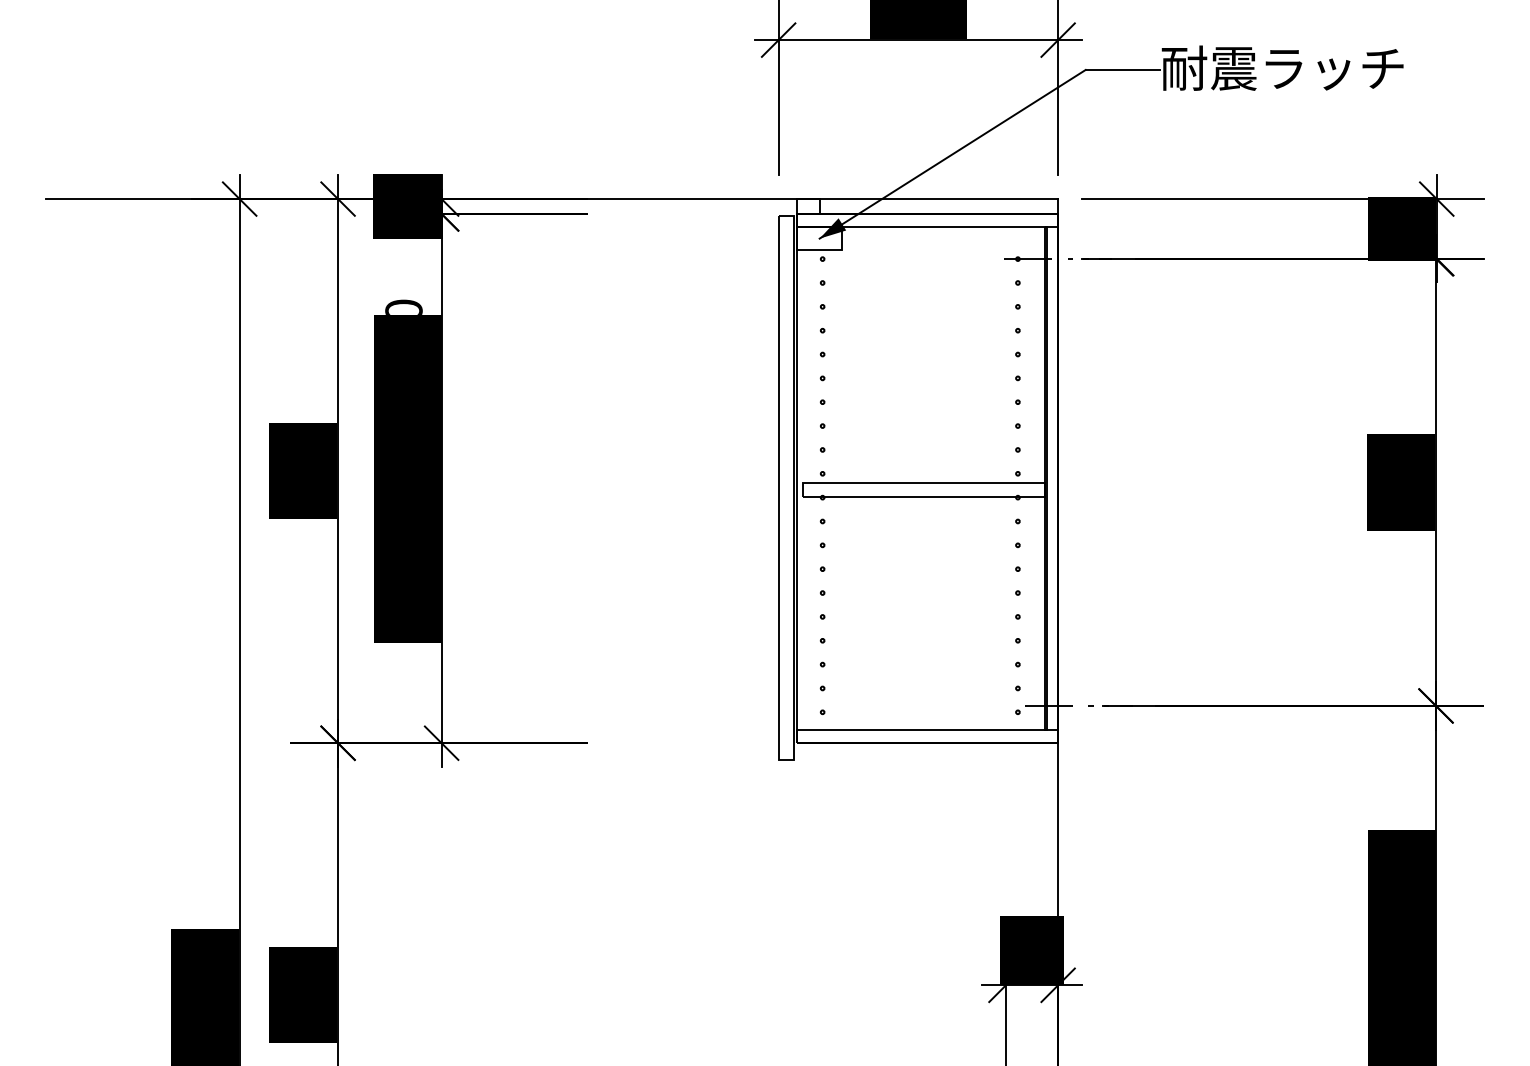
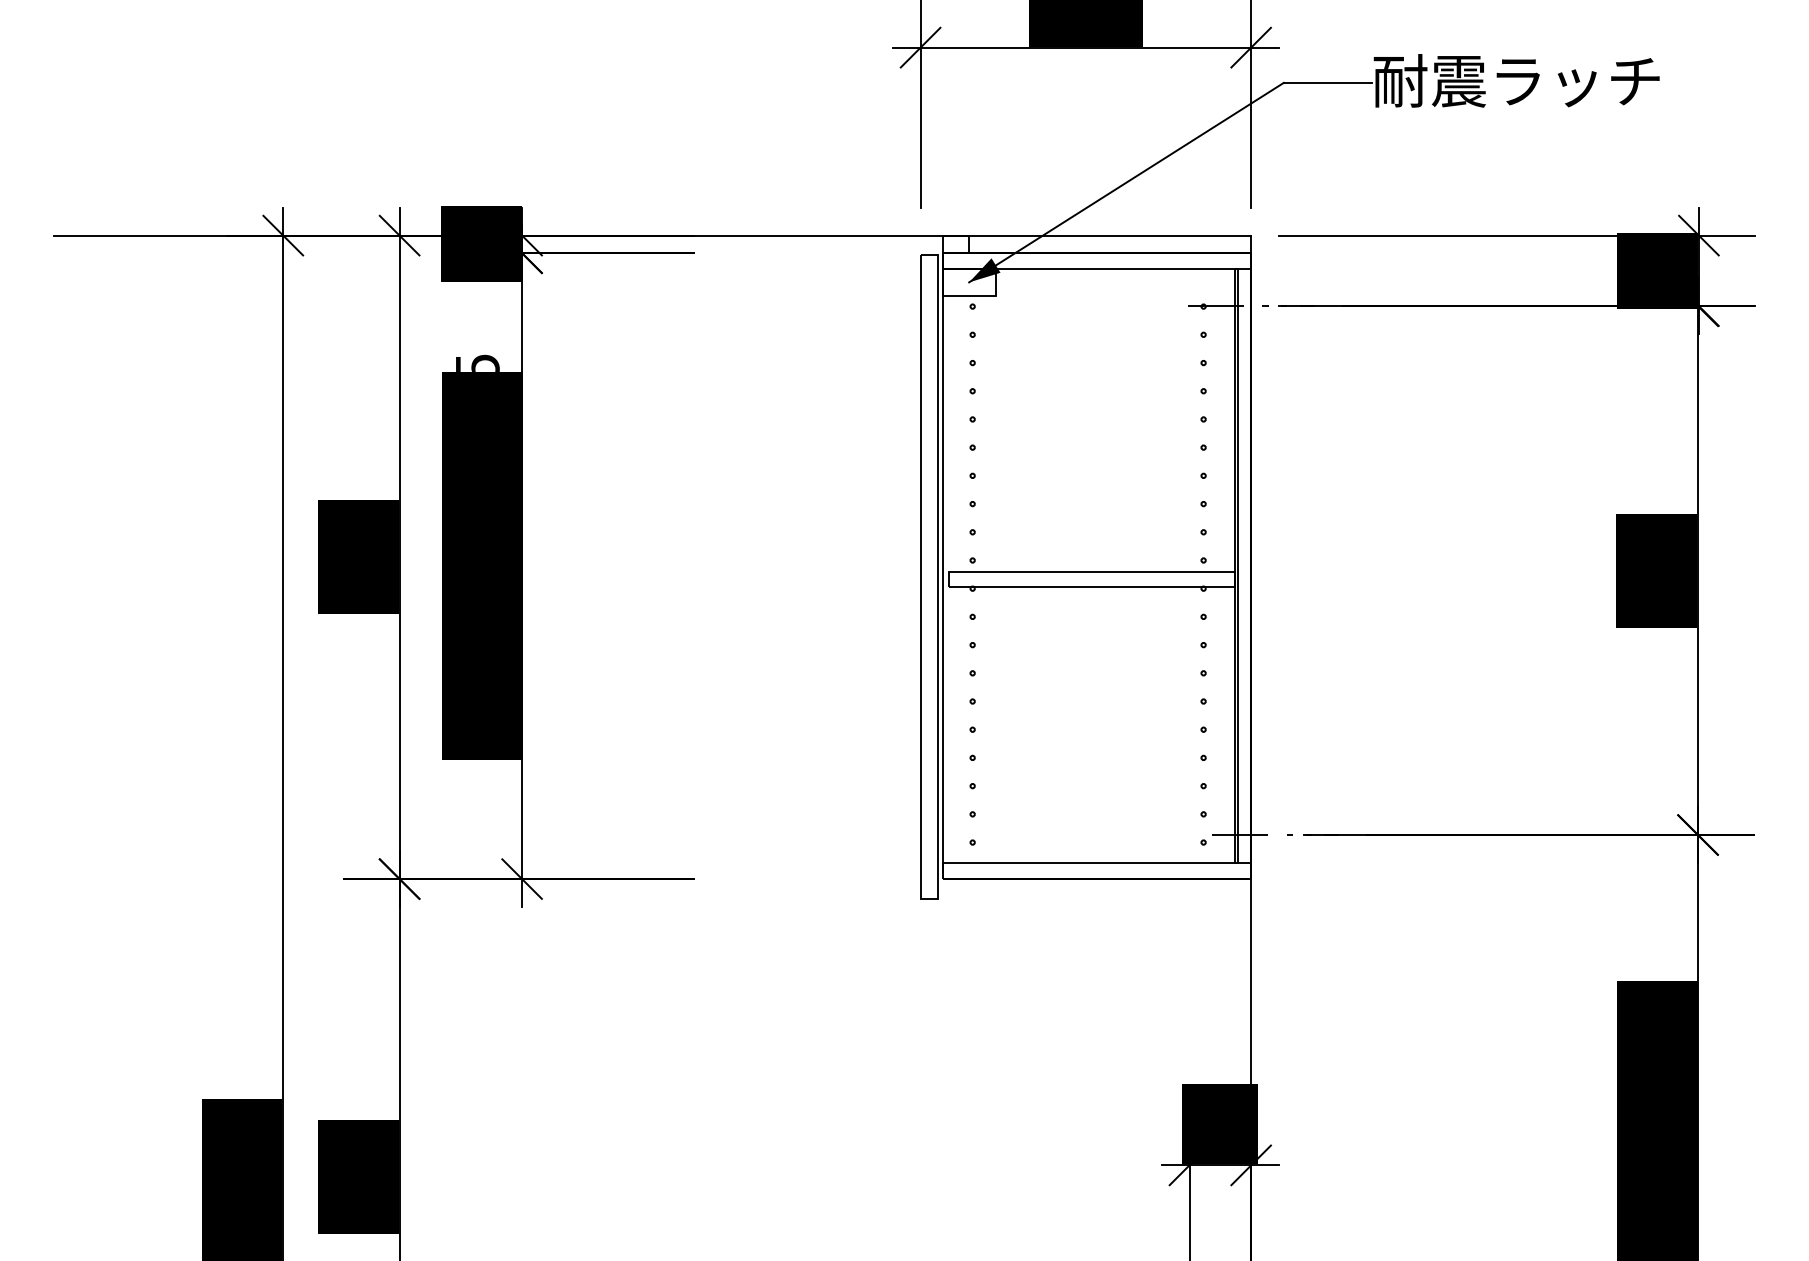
text: (403, 306) -> (476, 362), H=710 -> H=505

